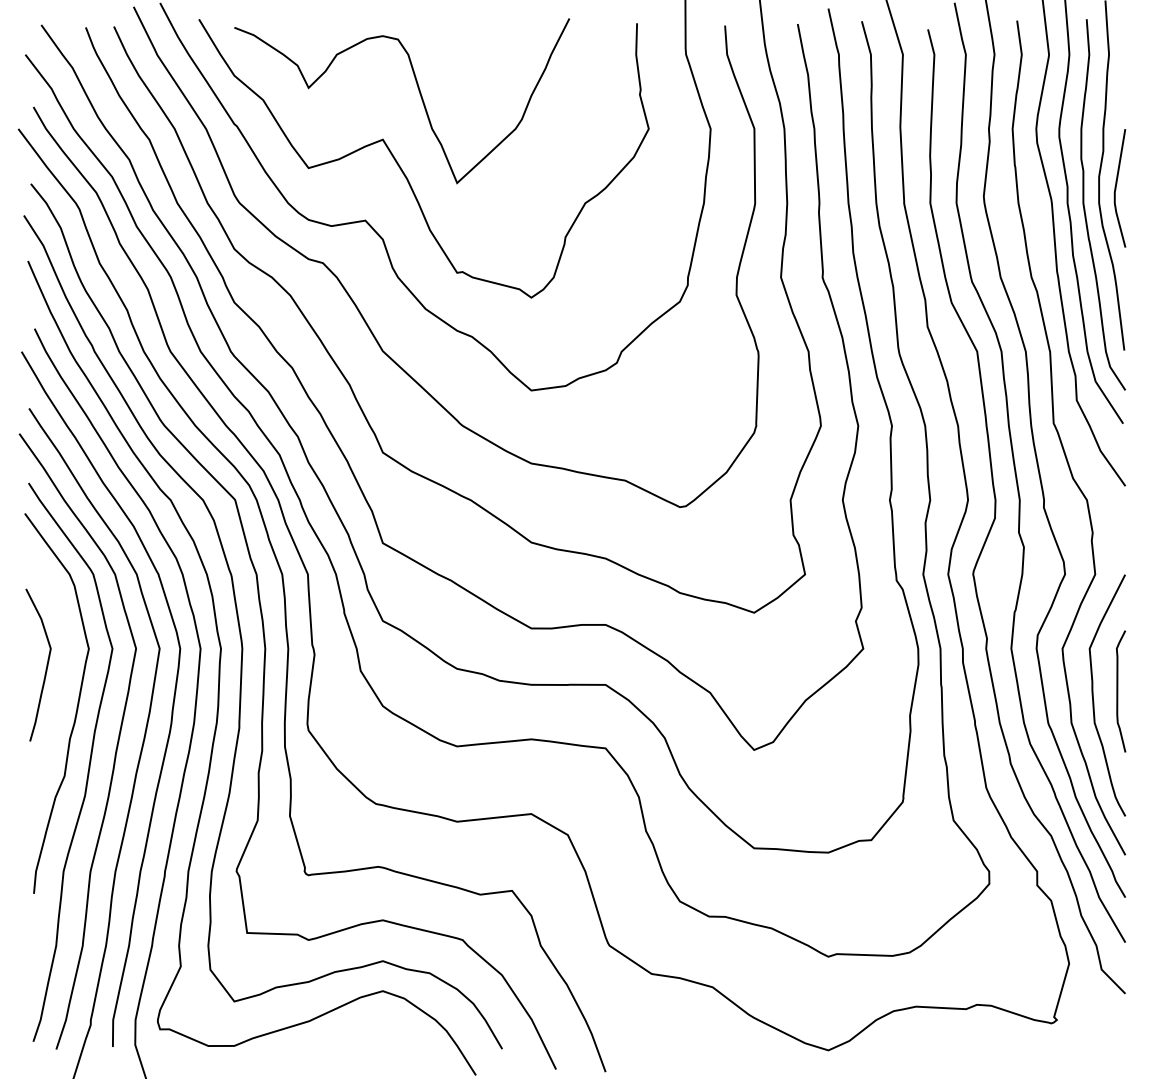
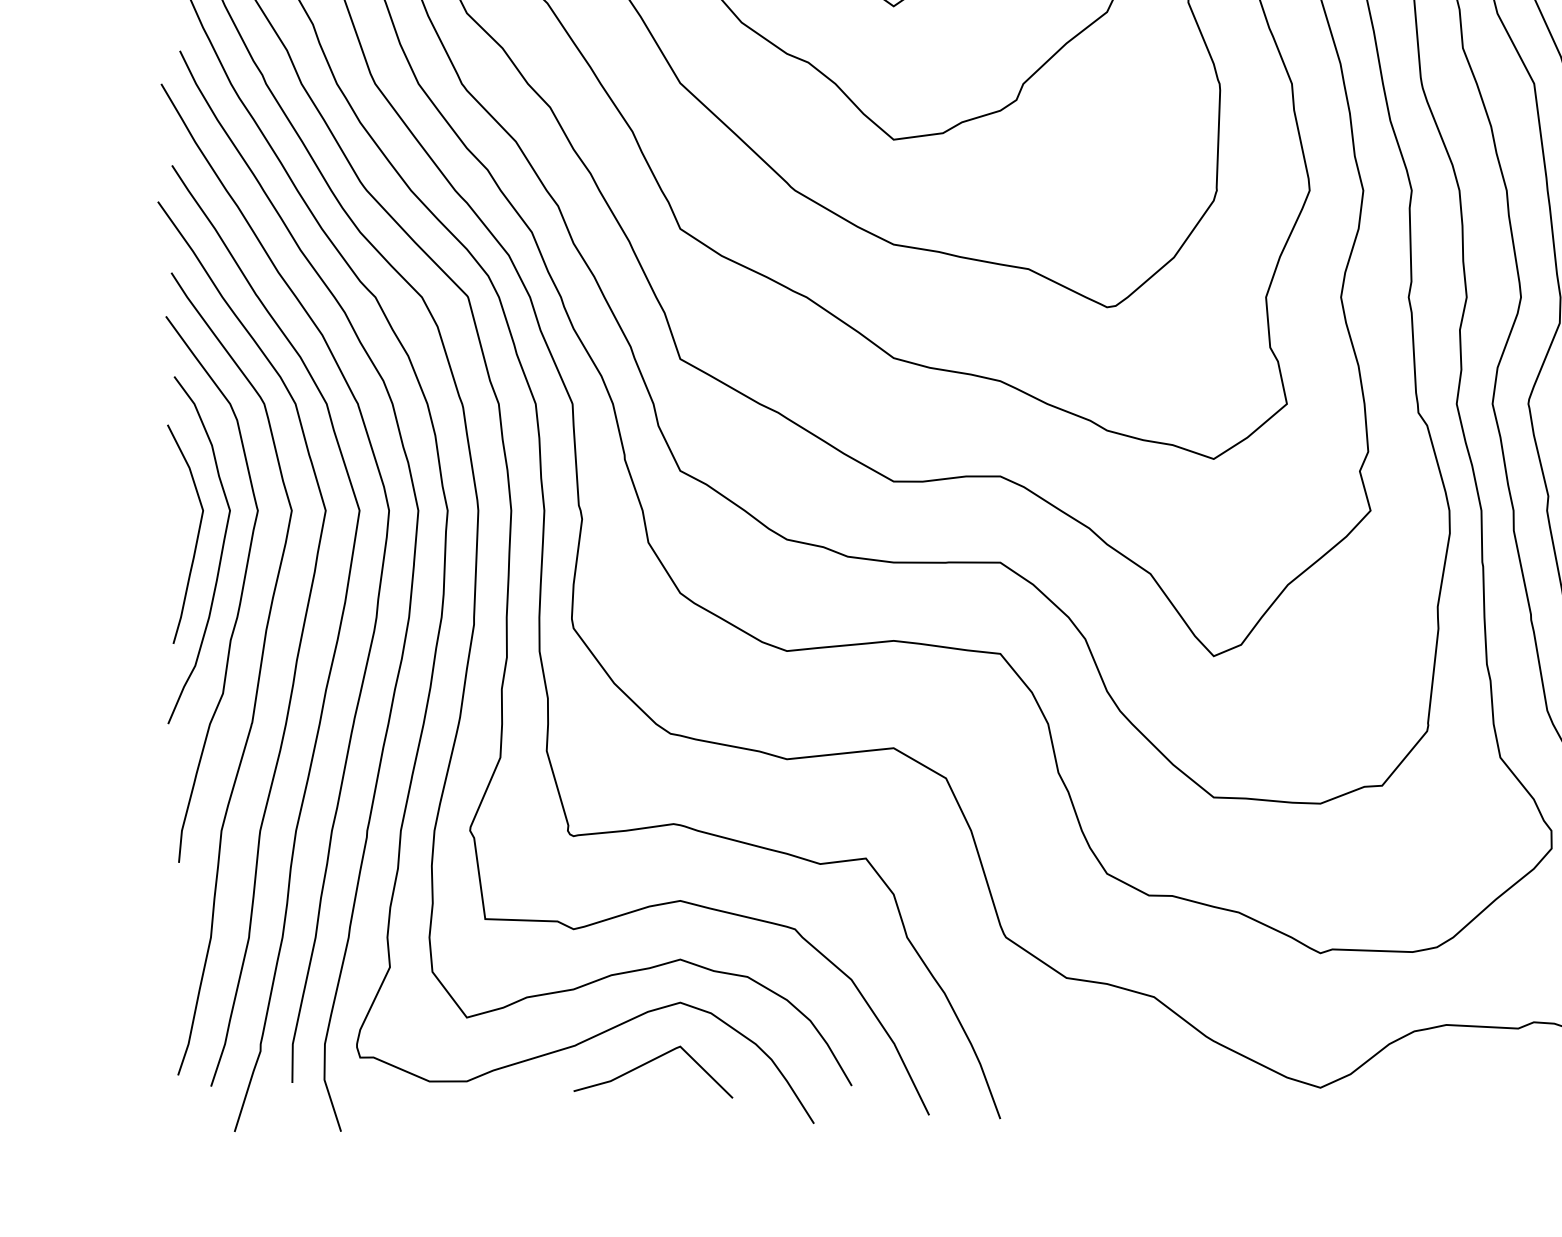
curve: (62, 678) -> (219, 553), added
line: (361, 1033) -> (649, 1063), added

